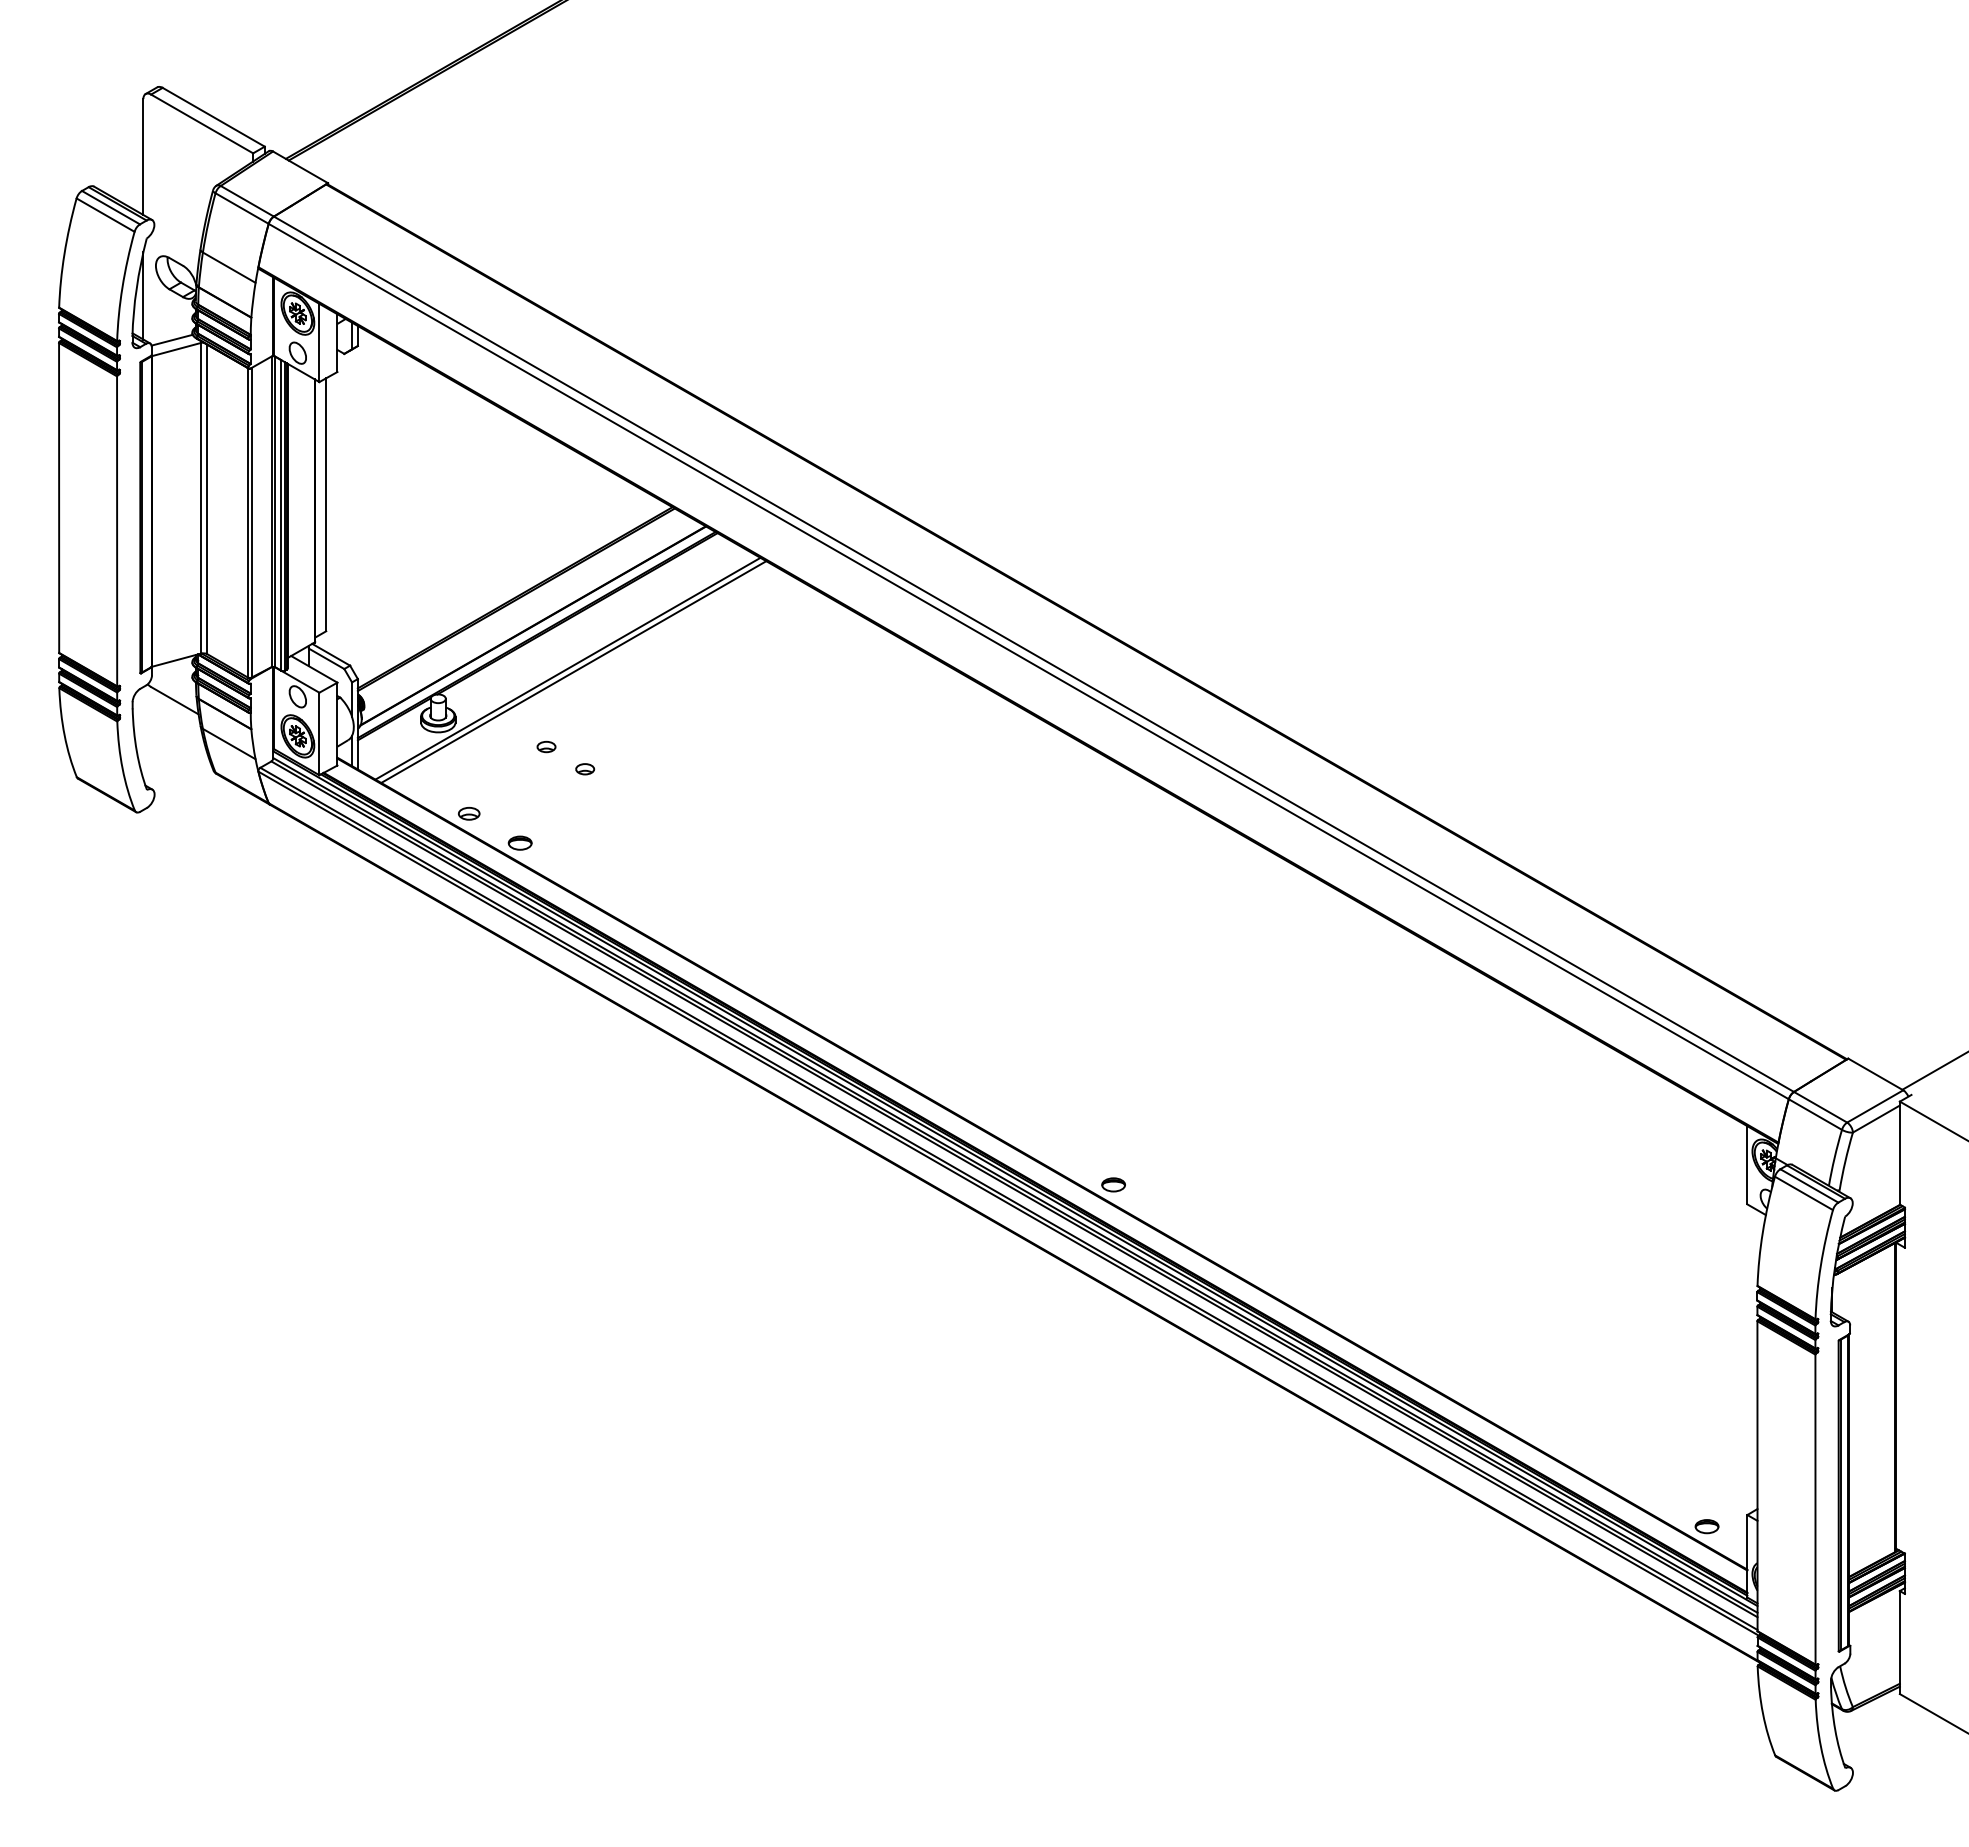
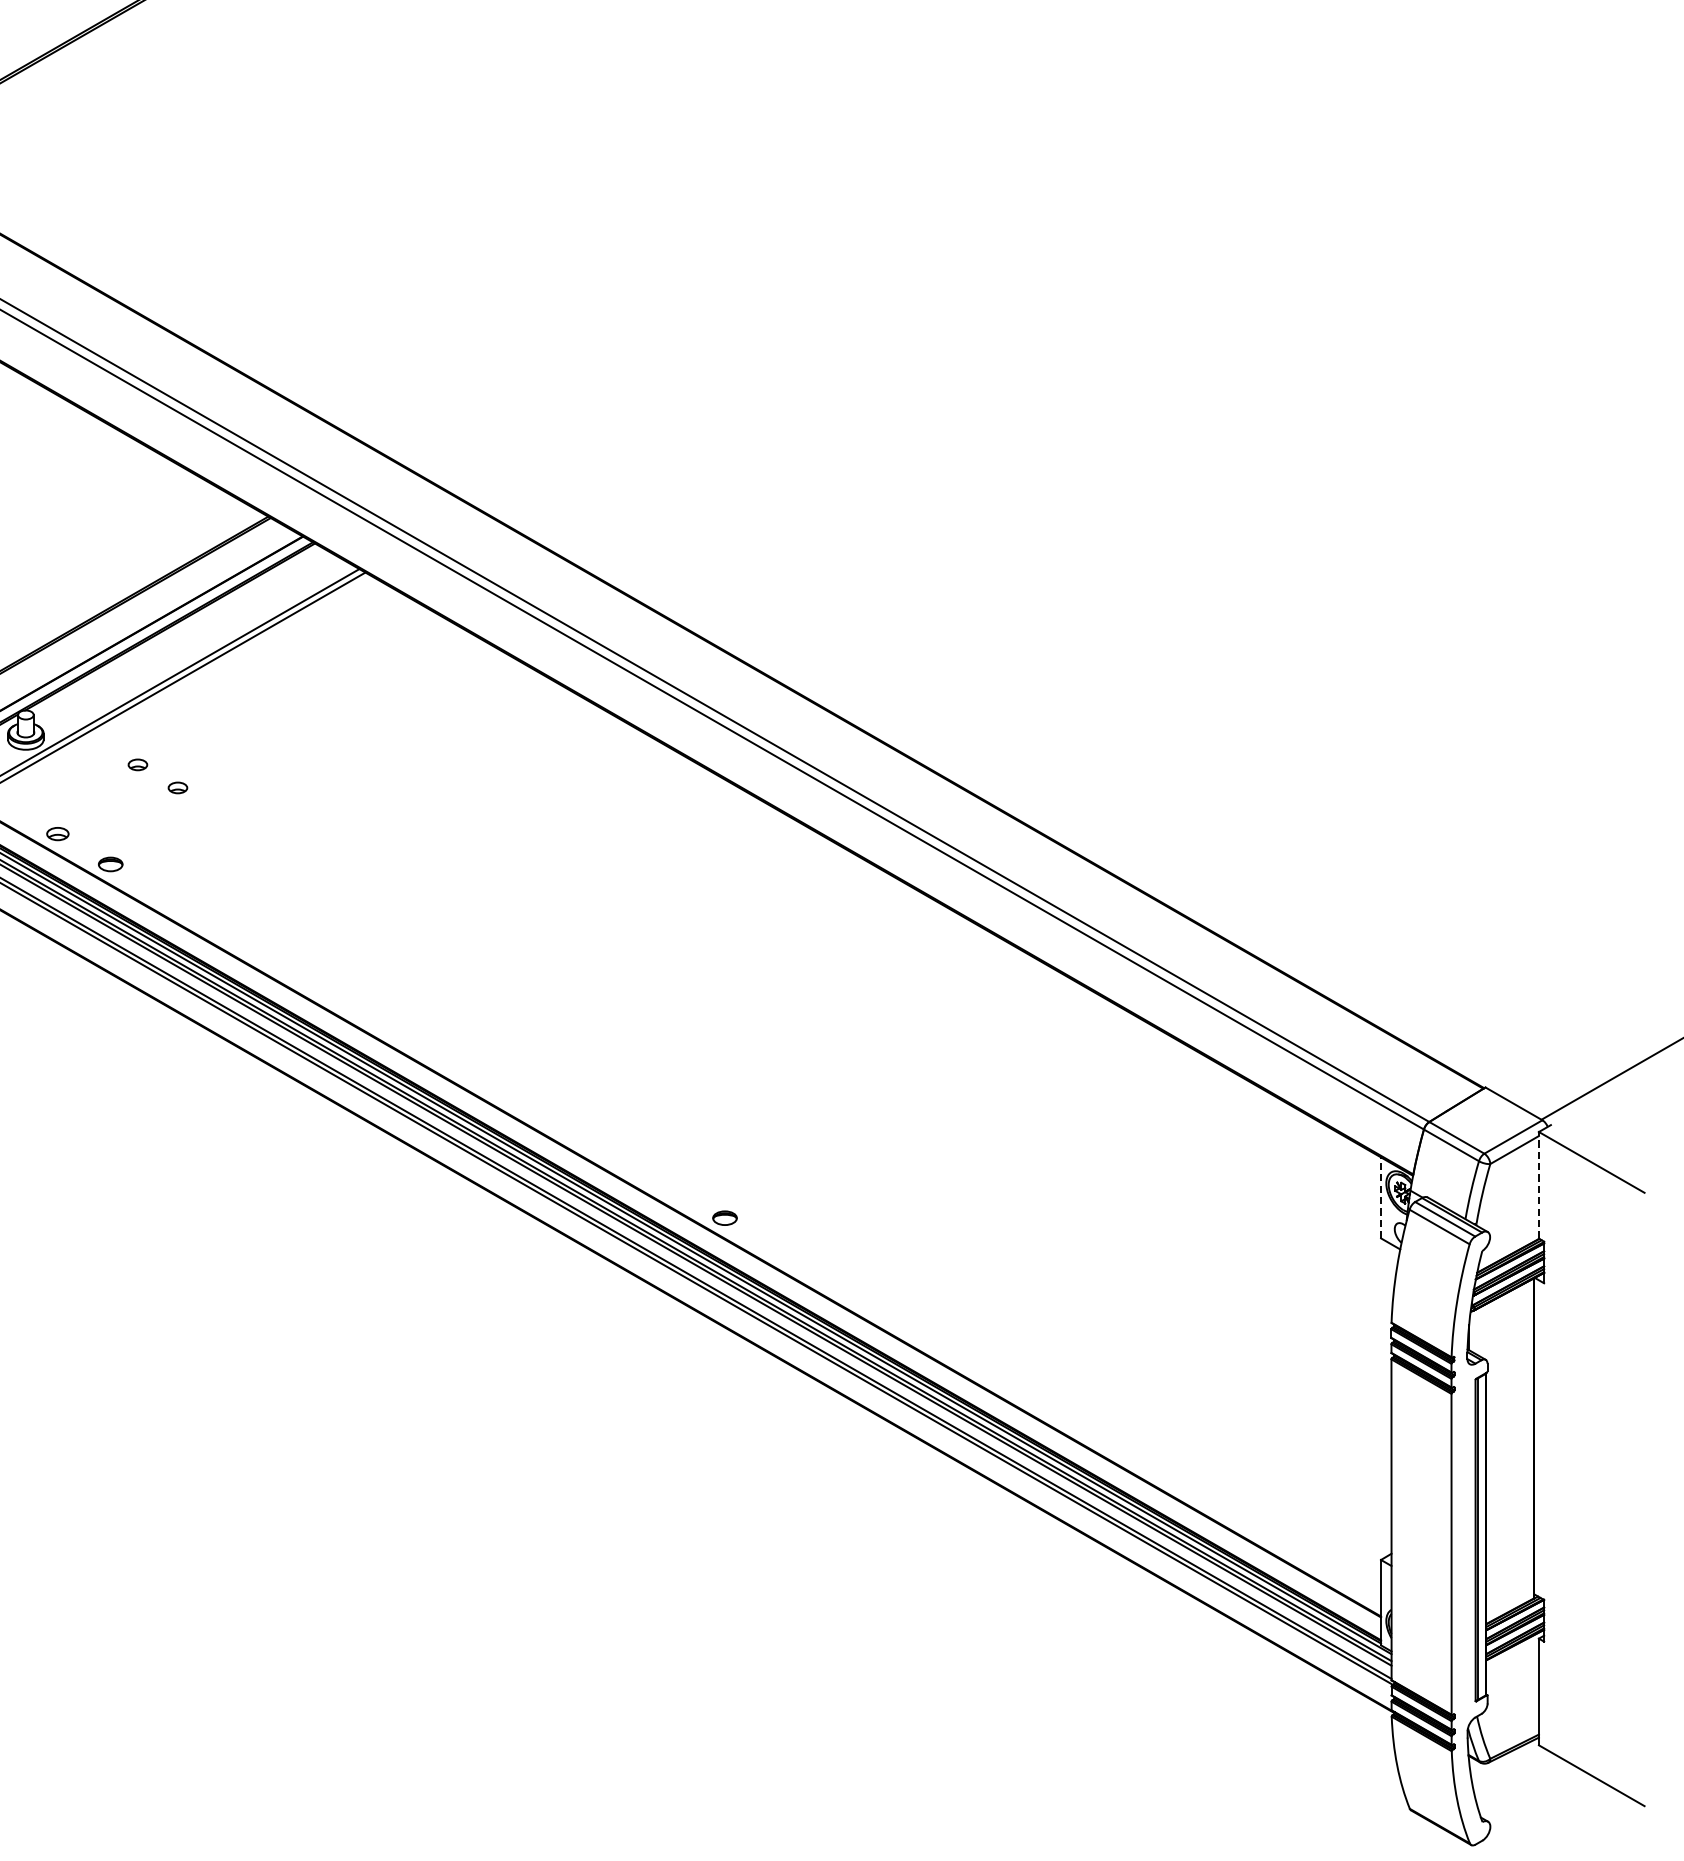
line: (1899, 1153) -> (1538, 1185), solid -> dashed
line: (1747, 1164) -> (1381, 1197), solid -> dashed
part: (1706, 1526) -> (1338, 1571), removed

